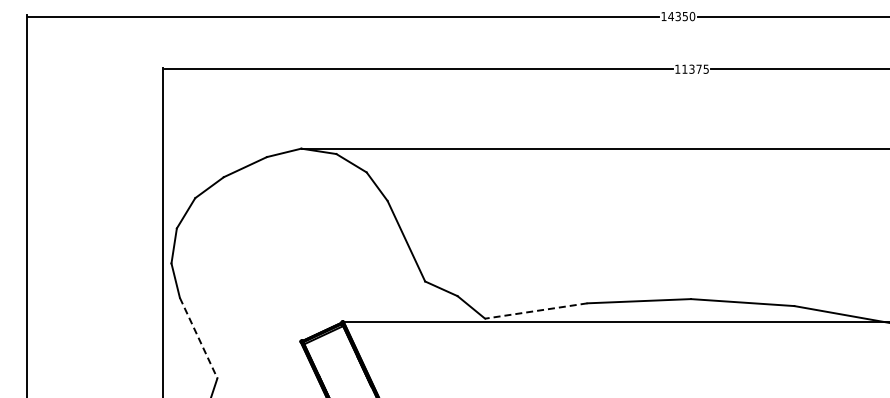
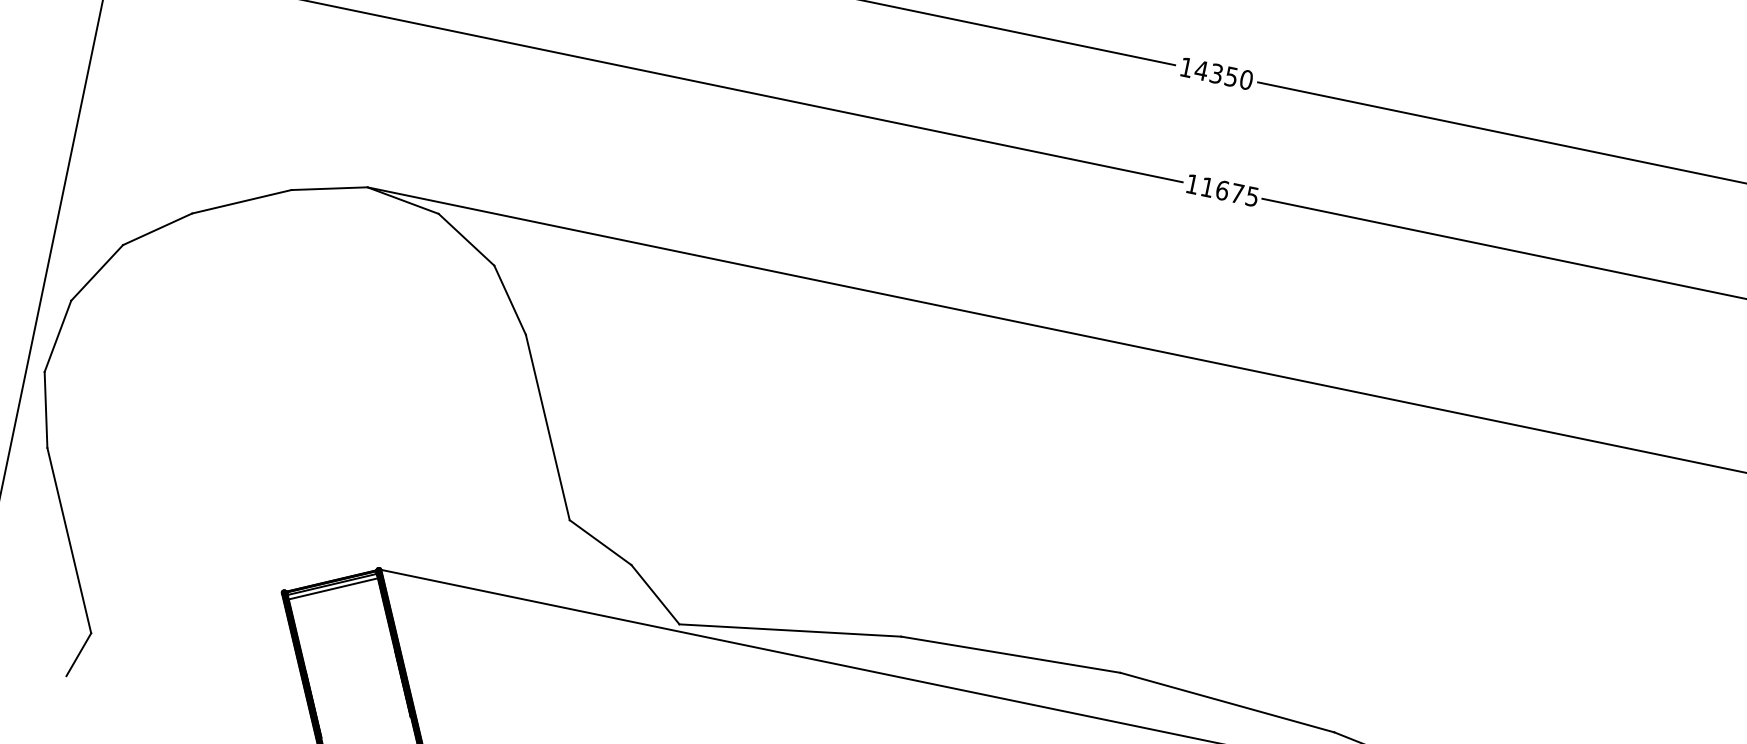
text: (691, 68) -> (1221, 188), 11375 -> 11675
line: (536, 310) -> (790, 629), dashed -> solid
line: (198, 338) -> (68, 541), dashed -> solid

